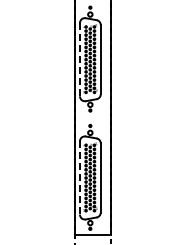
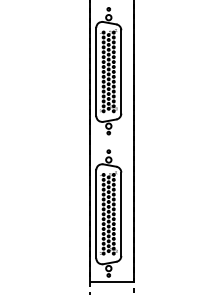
line: (79, 59) -> (95, 71), dashed -> solid
line: (79, 177) -> (95, 213), dashed -> solid

